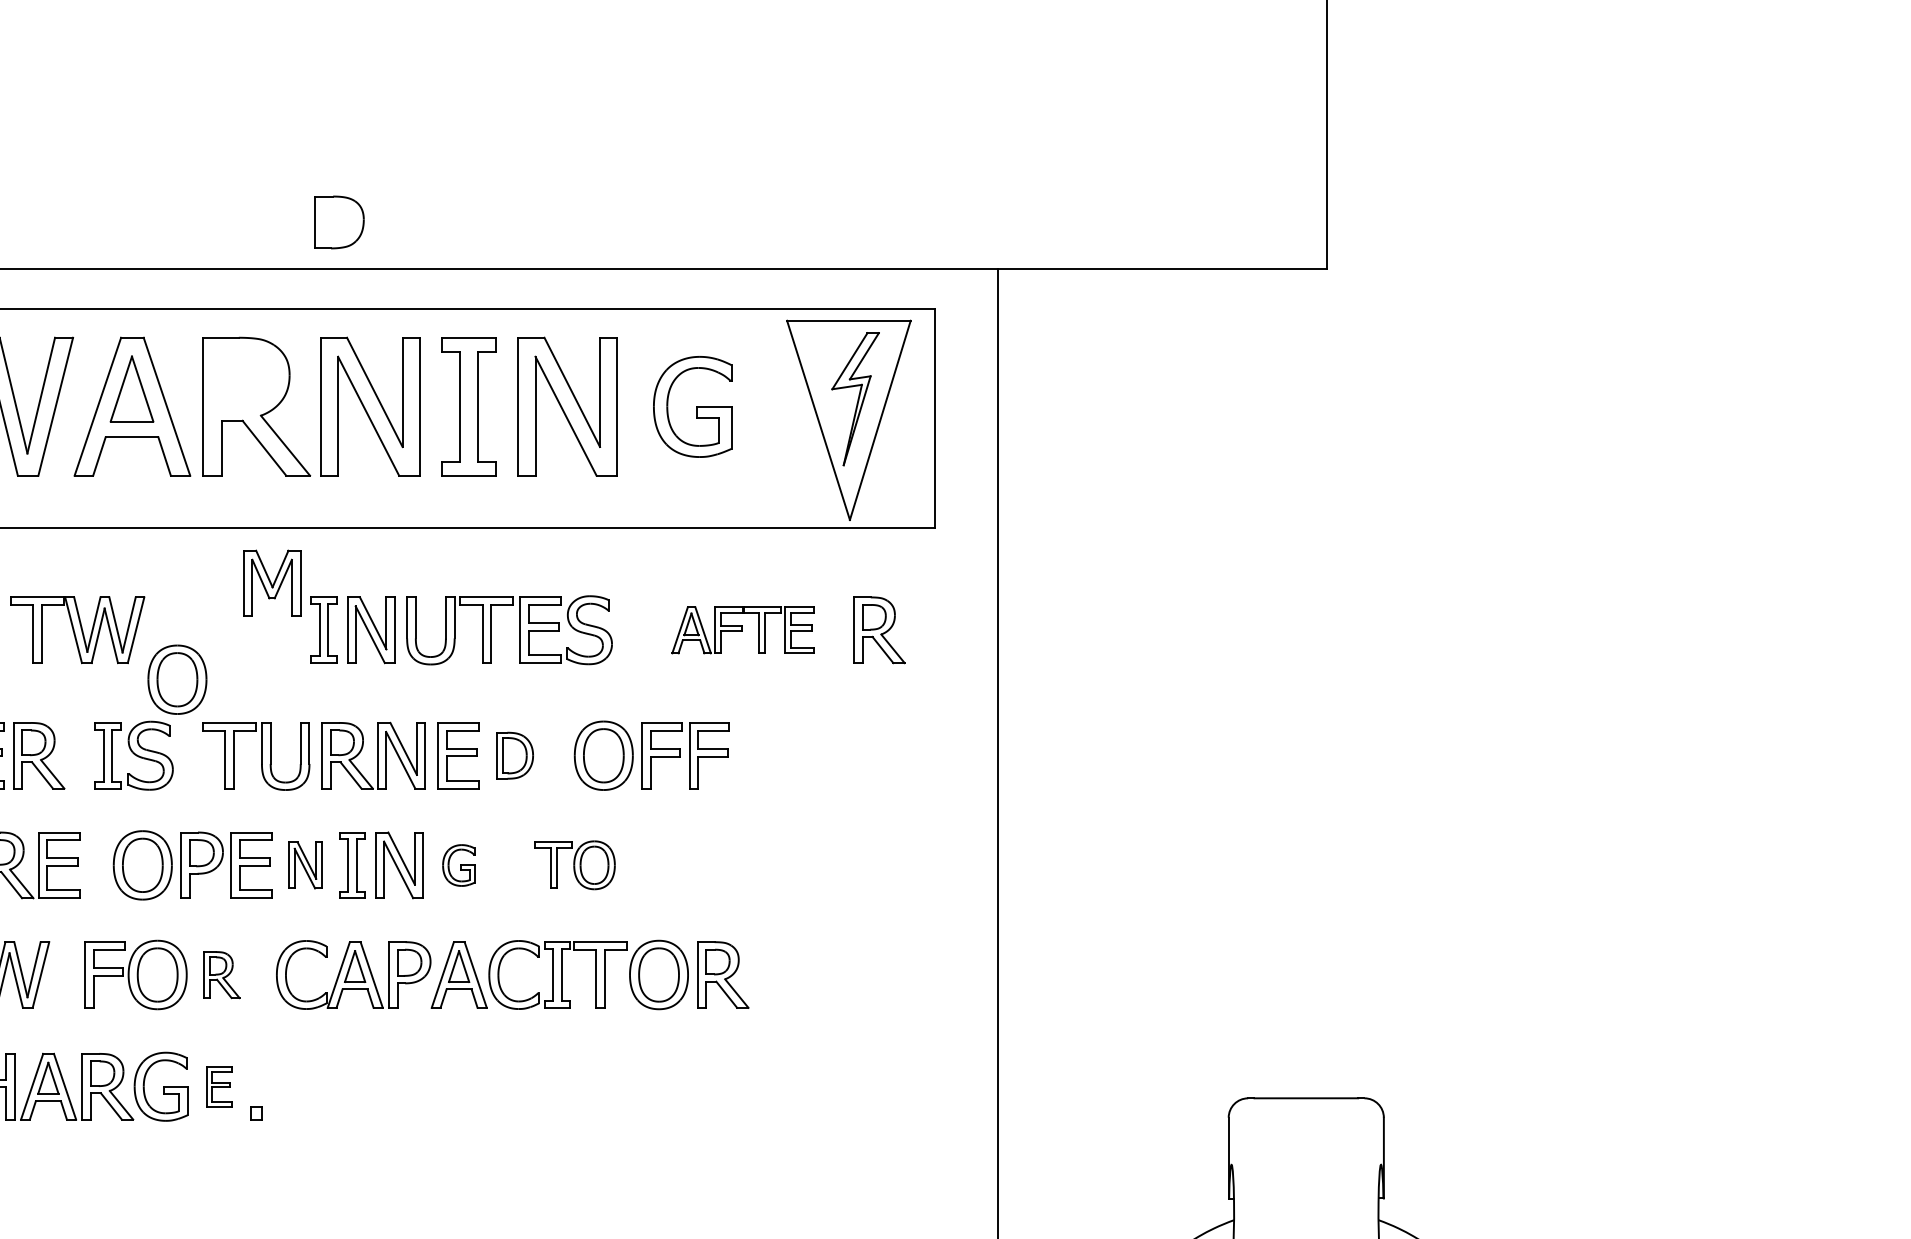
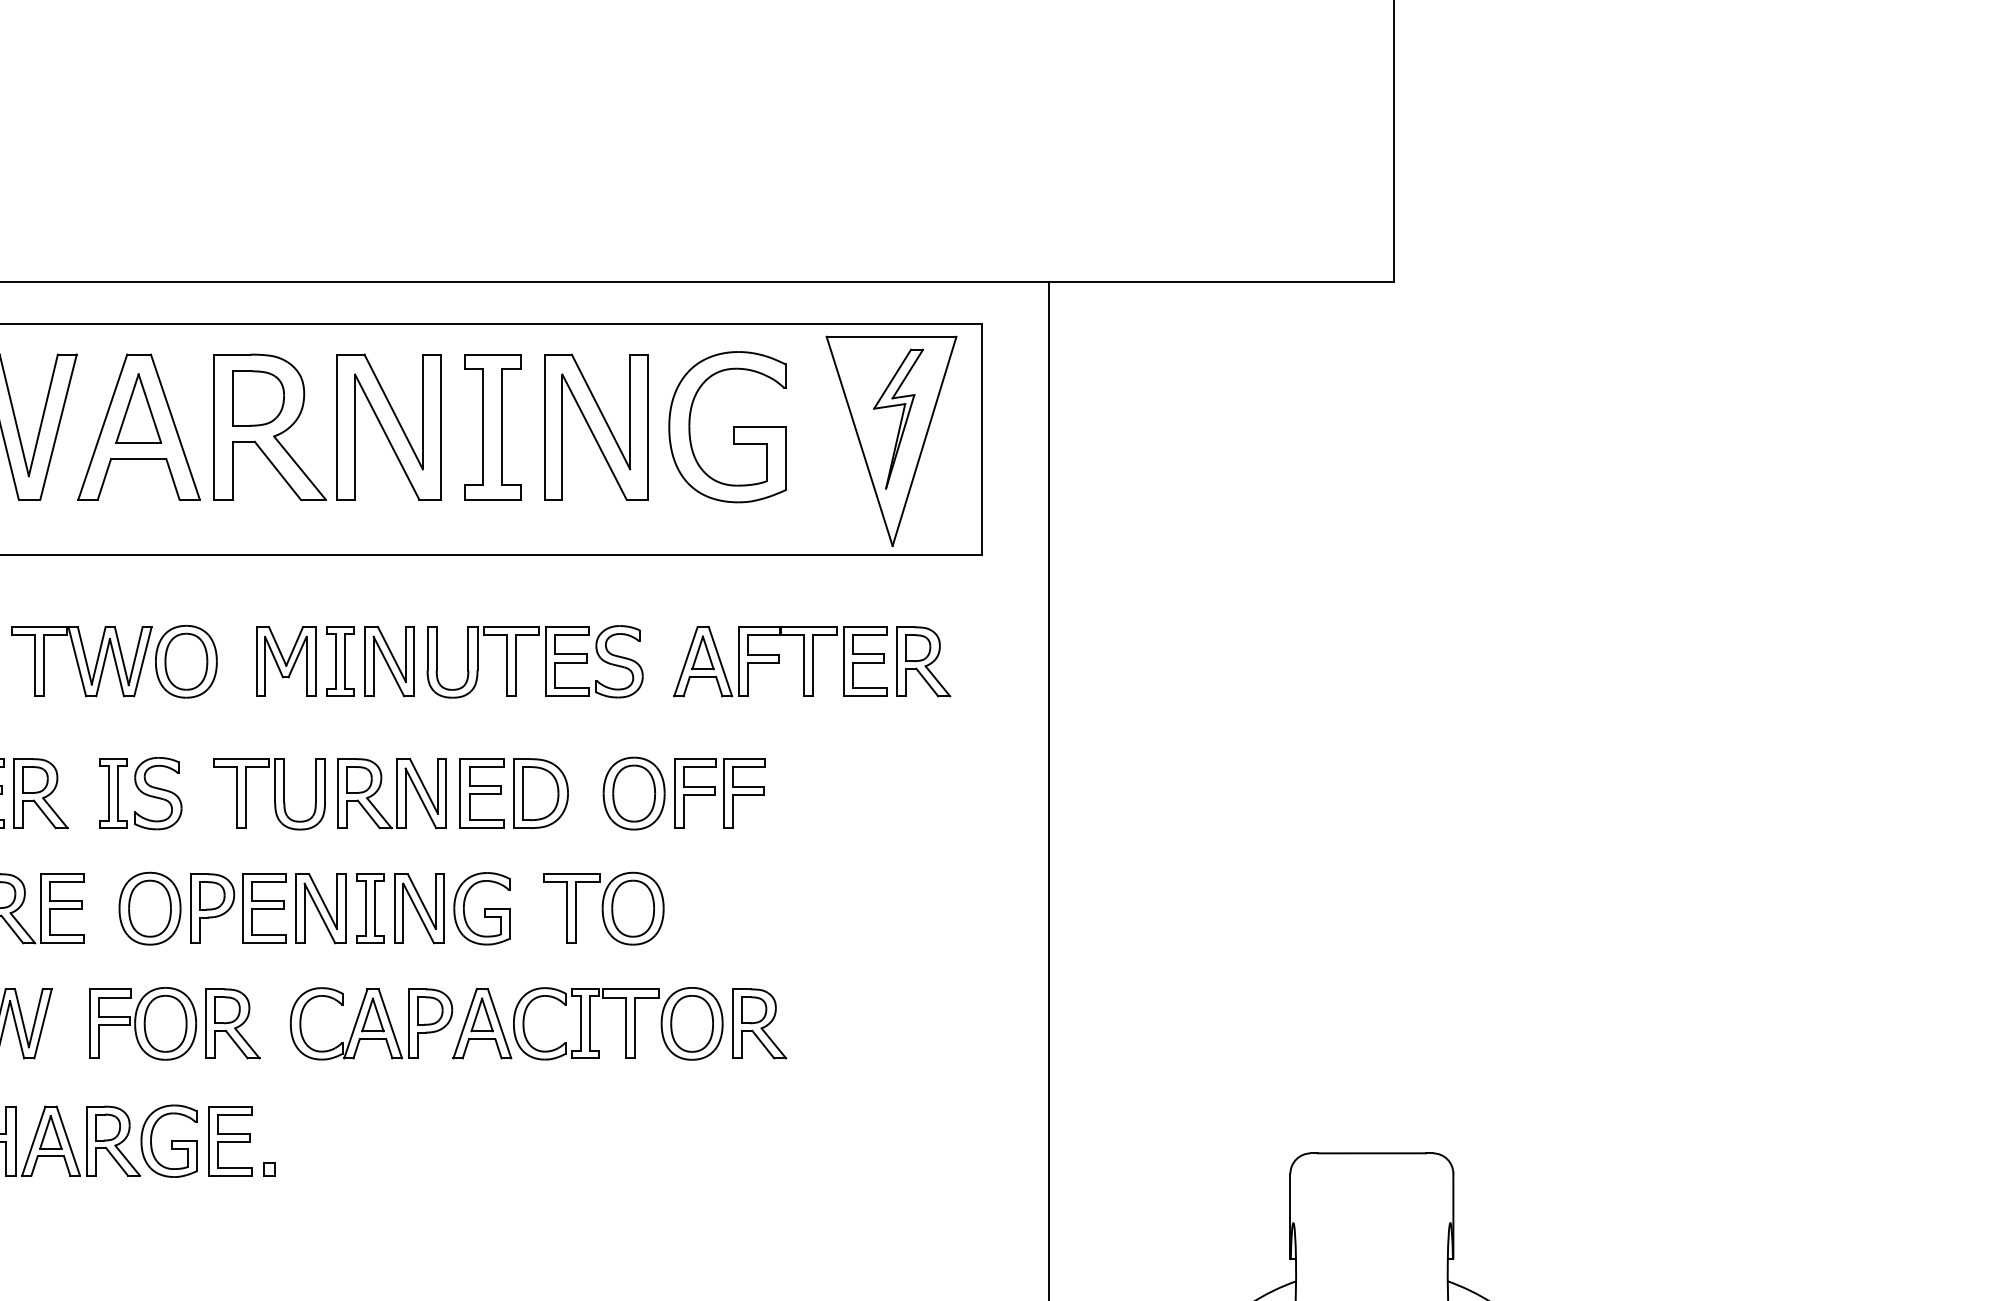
part: (339, 222) -> (258, 398), moved
part: (692, 407) -> (727, 427), size x1.43
part: (272, 583) -> (286, 661), moved
part: (743, 629) -> (780, 661), size x1.43
part: (177, 679) -> (186, 661), moved
part: (514, 755) -> (540, 793), size x1.43
part: (305, 865) -> (320, 908), size x1.43
part: (458, 865) -> (481, 908), size x1.67
part: (574, 865) -> (603, 908), size x1.43
part: (221, 974) -> (232, 1023), size x1.43
part: (219, 1087) -> (230, 1141), size x1.67

